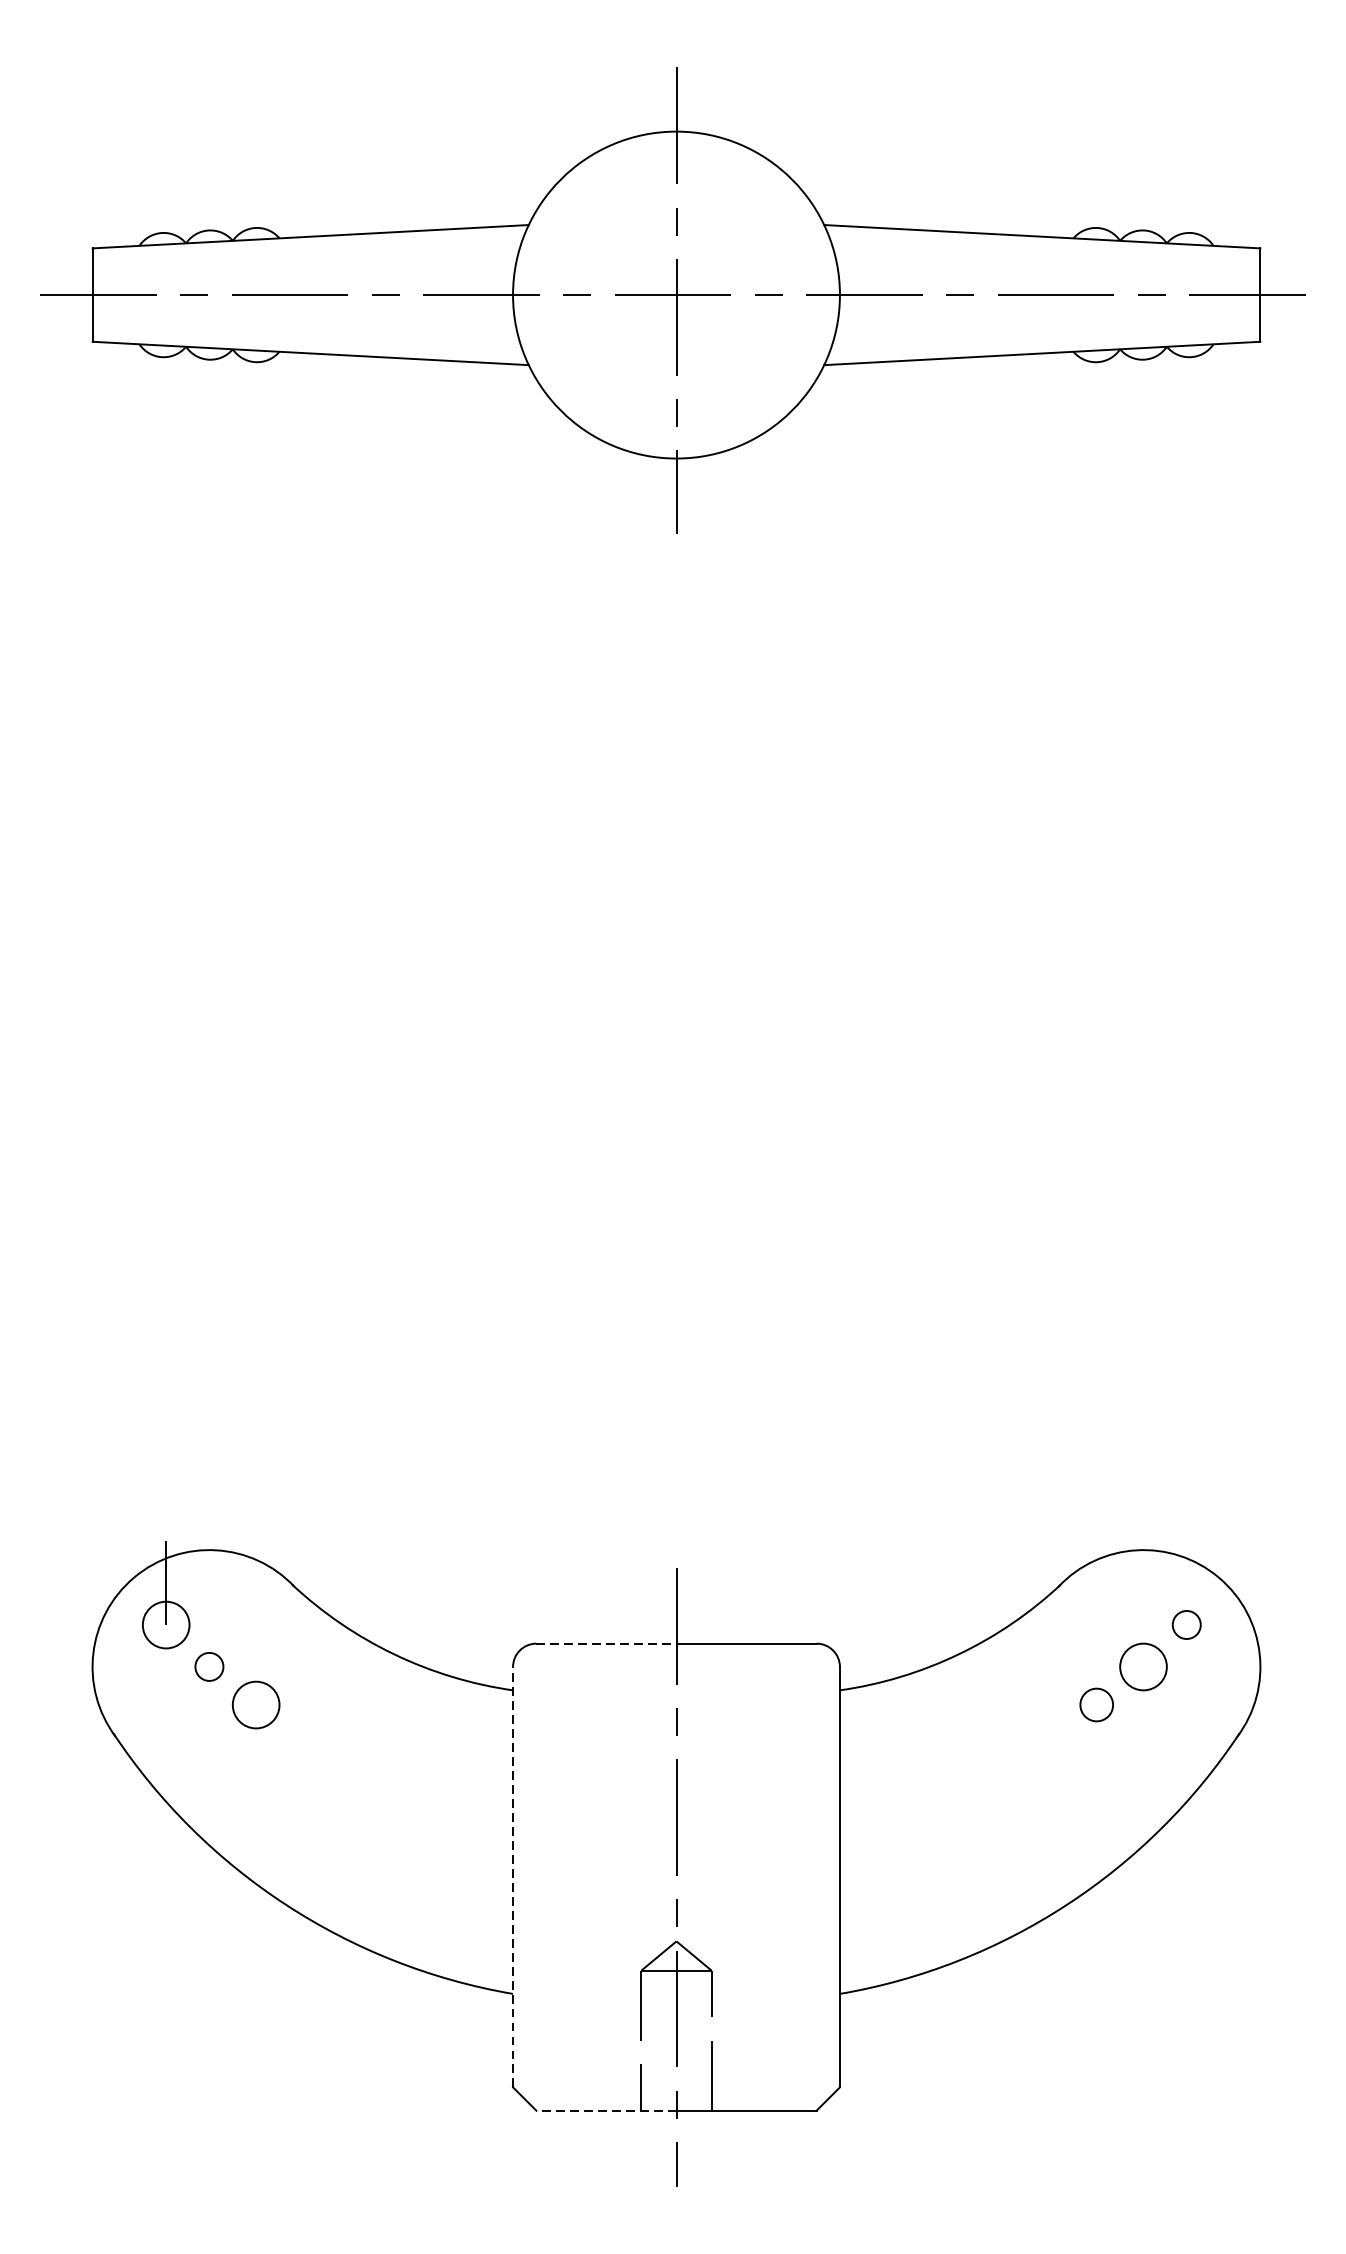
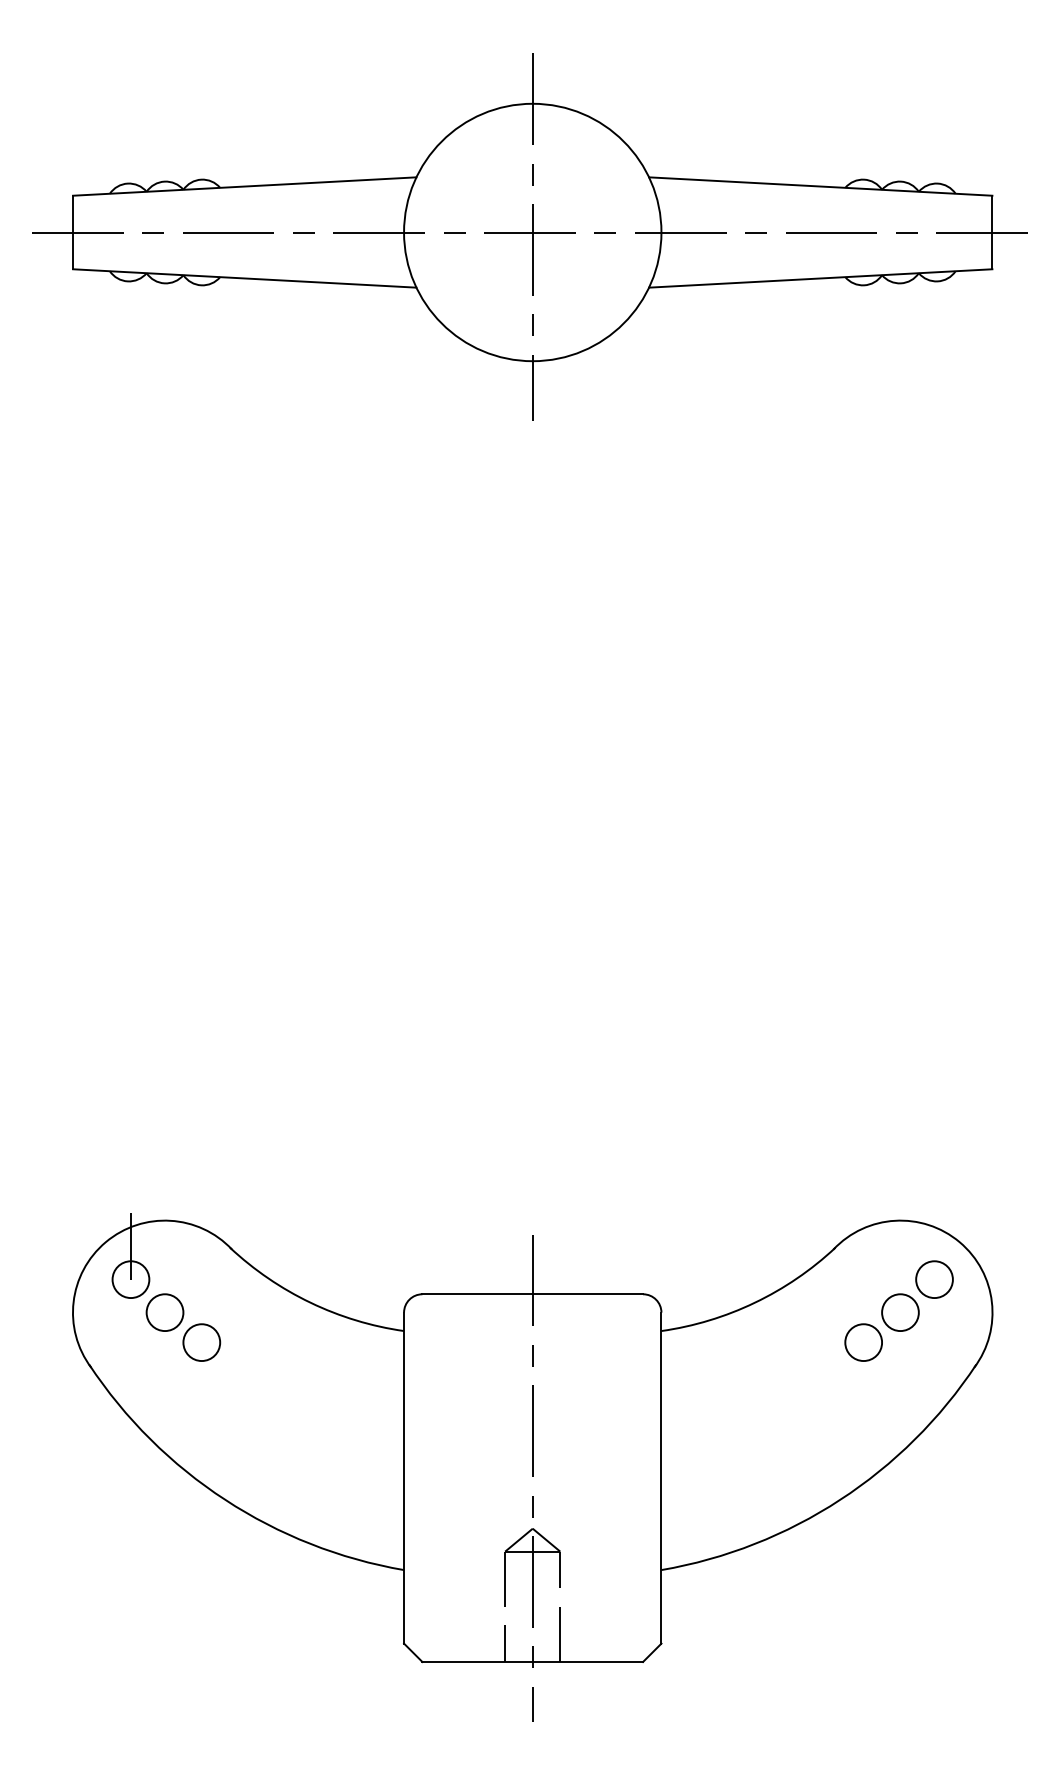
circle: (1186, 1624) -> (934, 1279), size x1.67
line: (607, 1643) -> (478, 1294), dashed -> solid
circle: (208, 1666) -> (164, 1312), size x1.67
circle: (1096, 1704) -> (863, 1342), size x1.43
line: (513, 1876) -> (404, 1477), dashed -> solid
line: (606, 2110) -> (477, 1661), dashed -> solid

